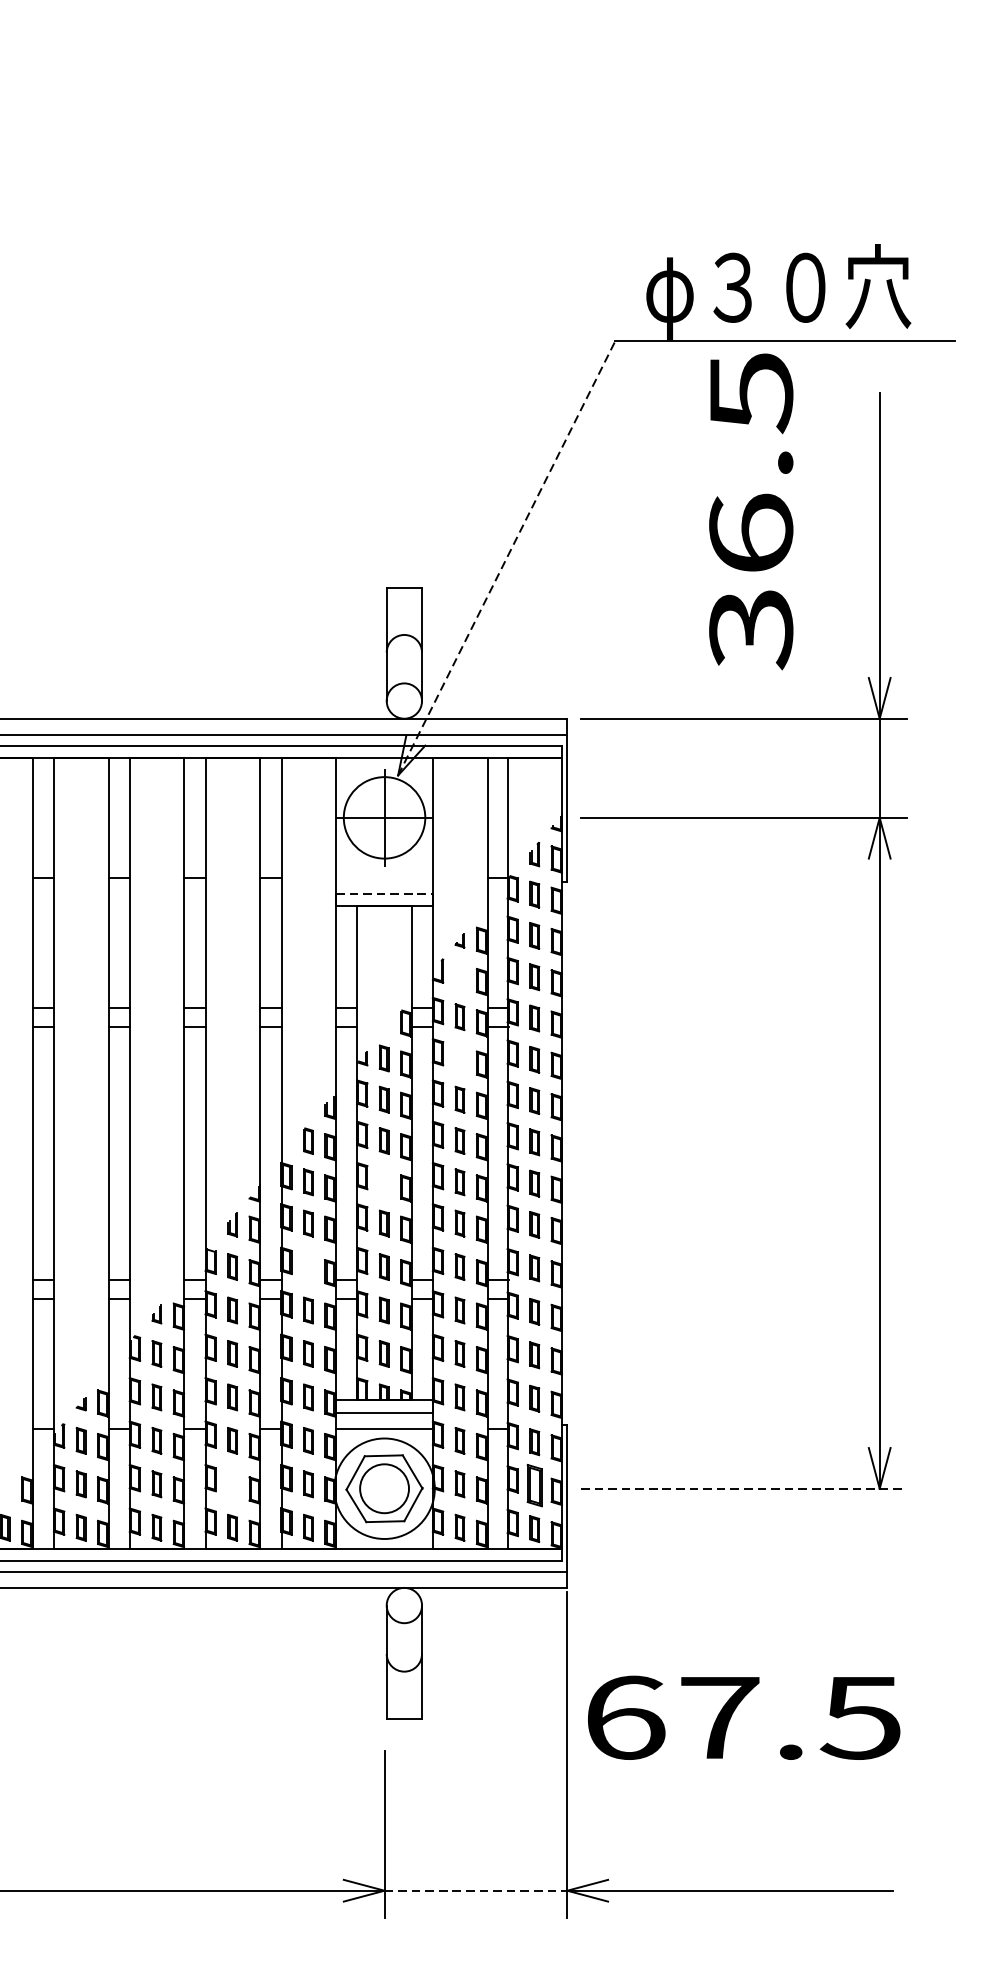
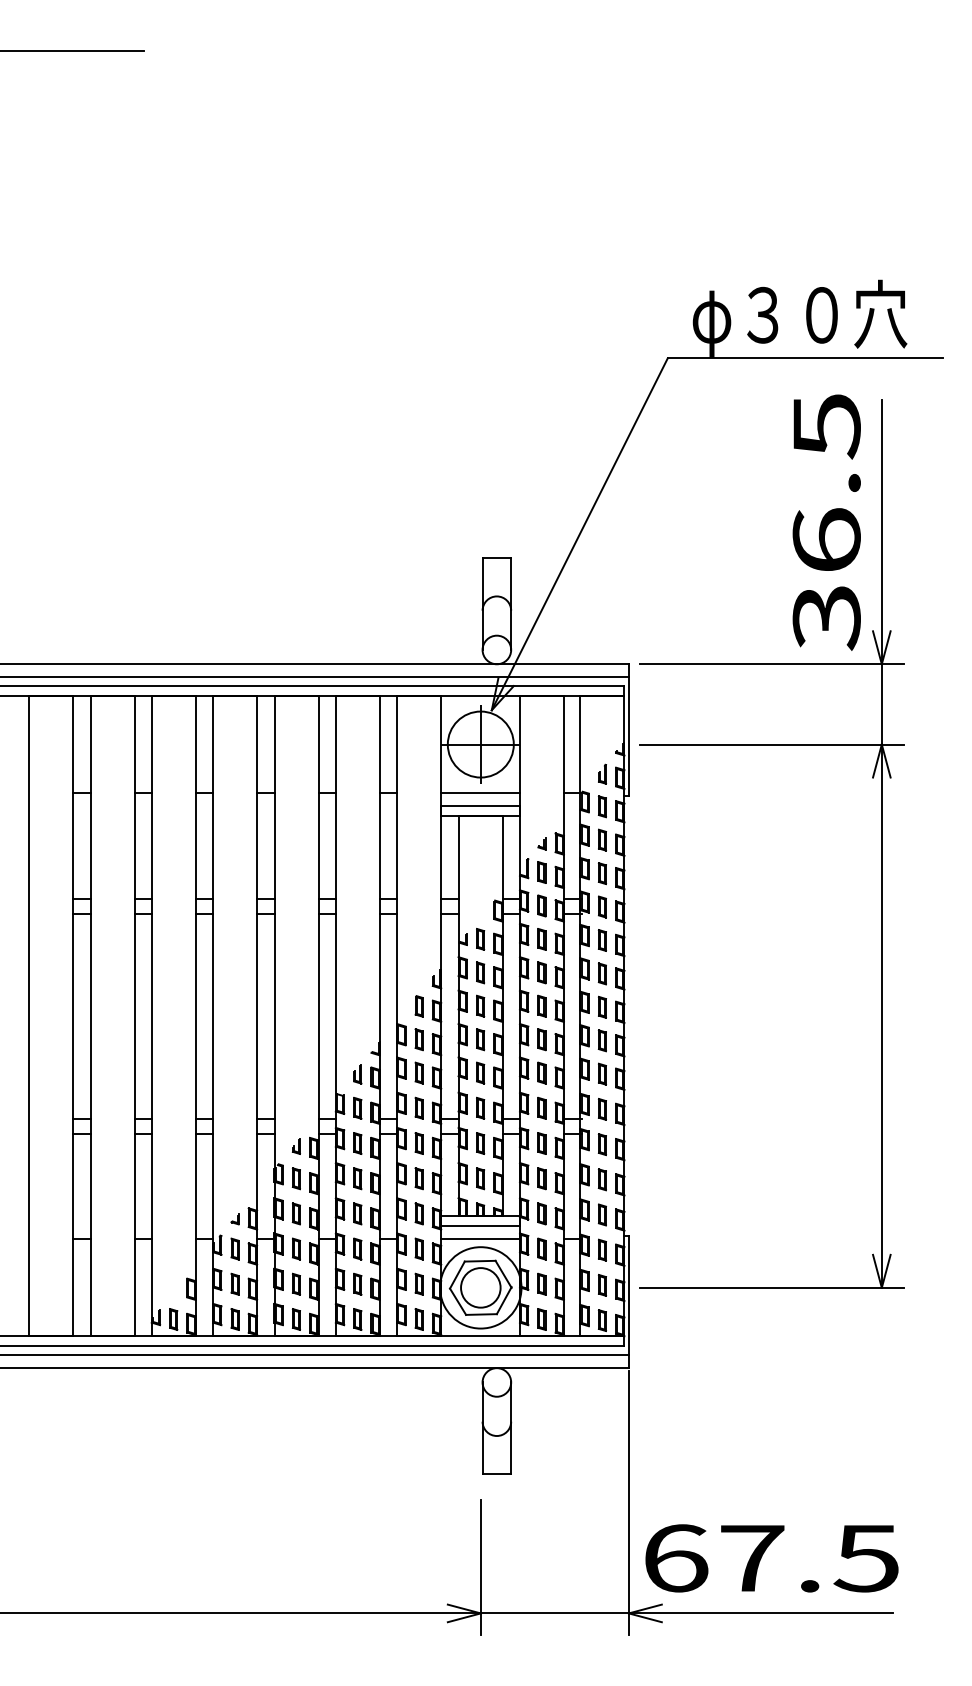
text: (750, 511) -> (826, 522), moved
line: (506, 558) -> (579, 534), dashed -> solid
line: (384, 877) -> (480, 792), added
line: (385, 894) -> (481, 806), dashed -> solid
part: (459, 975) -> (541, 872), added
part: (459, 1058) -> (541, 939), added
part: (384, 1182) -> (480, 1039), added
part: (307, 1266) -> (418, 1107), added
part: (232, 1483) -> (357, 1283), added
part: (534, 1485) -> (602, 1285), size x0.62
line: (743, 1488) -> (771, 1287), dashed -> solid
text: (743, 1717) -> (771, 1558), moved
line: (476, 1890) -> (555, 1613), dashed -> solid

